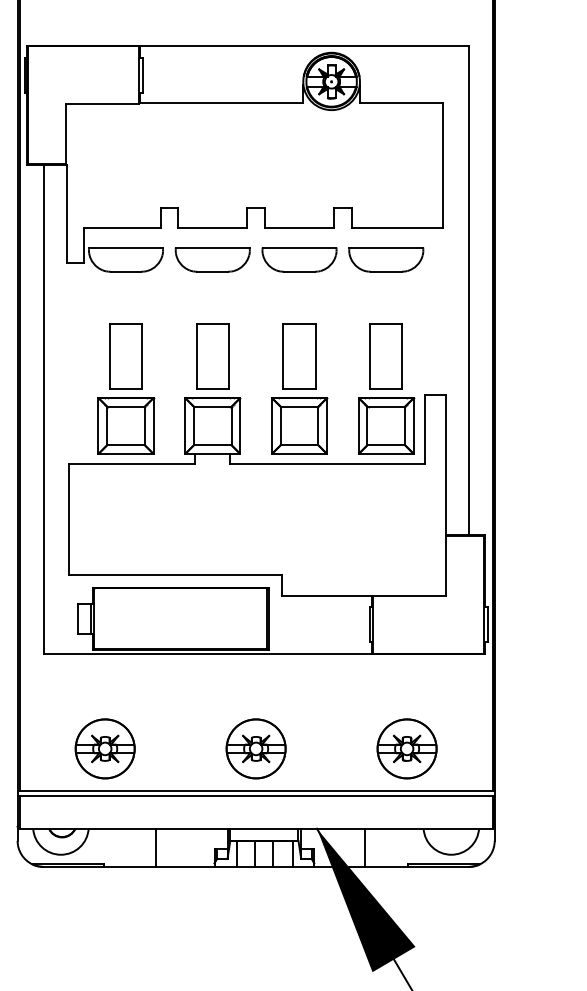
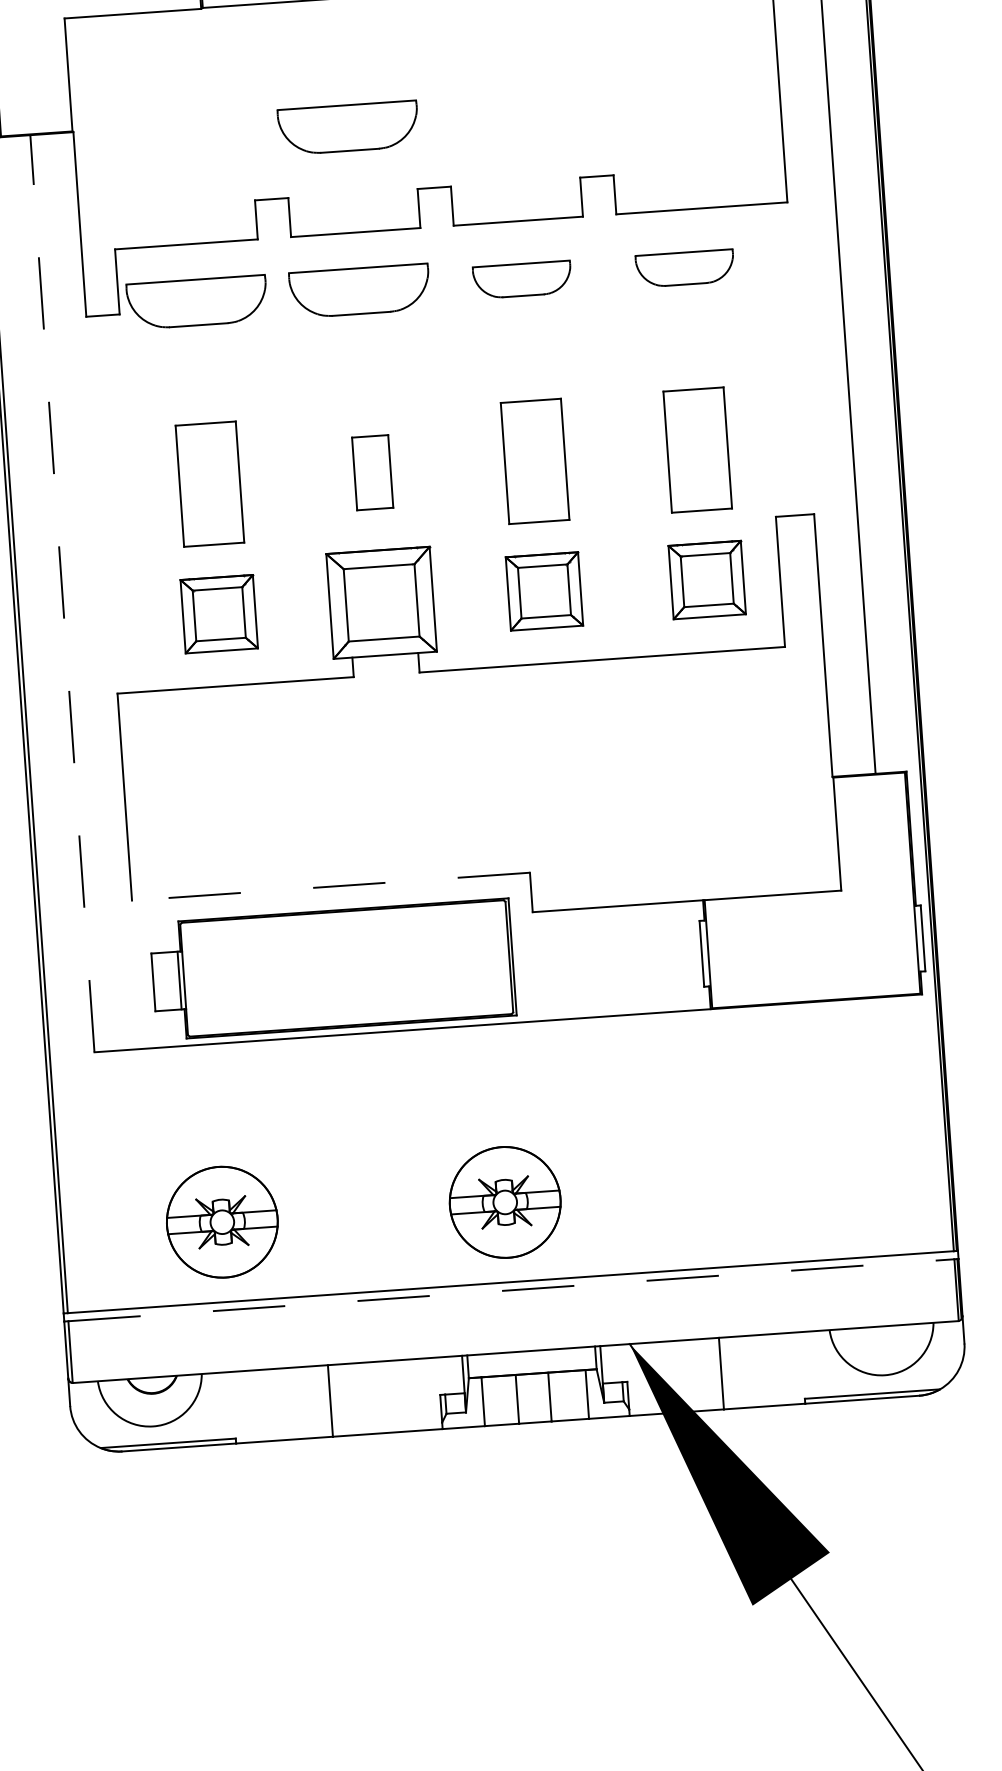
part: (212, 172) -> (347, 127), added
part: (299, 259) -> (522, 279), size x0.7
part: (386, 259) -> (685, 268), size x0.7
part: (212, 356) -> (372, 472), size x0.6
line: (43, 409) -> (62, 594), solid -> dashed
part: (126, 425) -> (219, 613), size x0.7
part: (299, 425) -> (544, 590), size x0.7
part: (386, 425) -> (707, 579), size x0.7
line: (174, 574) -> (329, 886), solid -> dashed
part: (406, 748) -> (787, 1181), removed
line: (256, 795) -> (512, 1289), solid -> dashed

